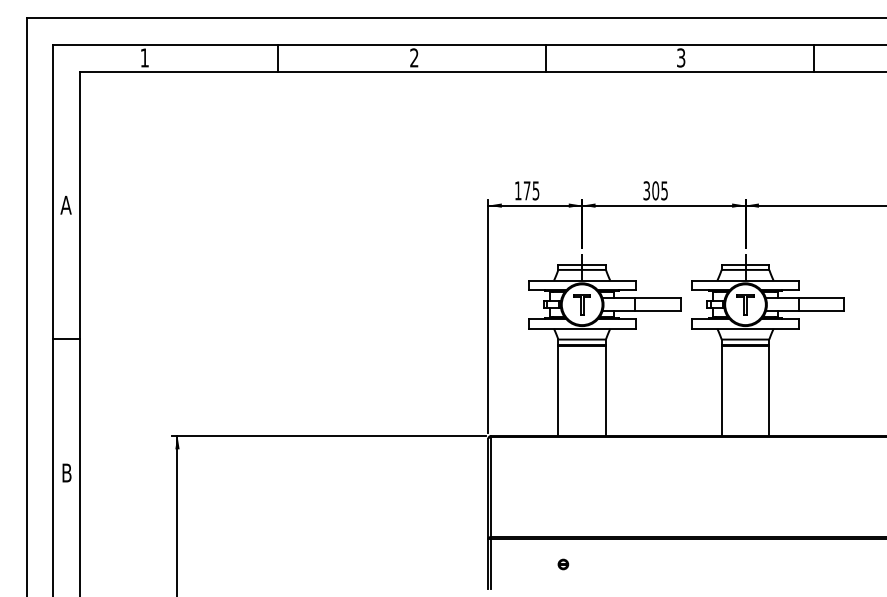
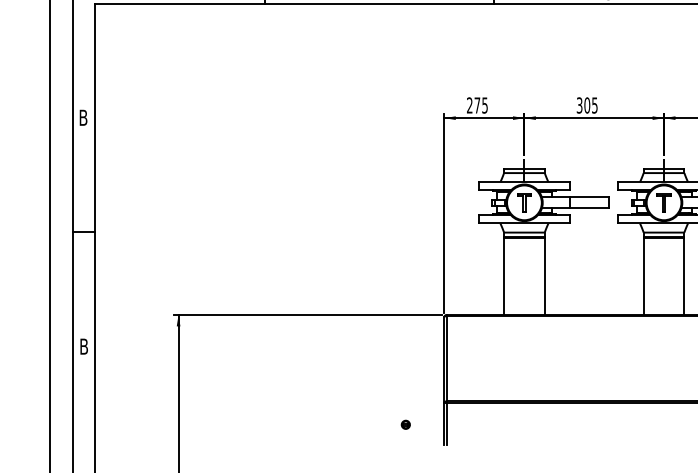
text: (517, 190) -> (469, 105), 175 -> 275
text: (65, 204) -> (82, 117), A -> B
part: (563, 564) -> (405, 424), moved

